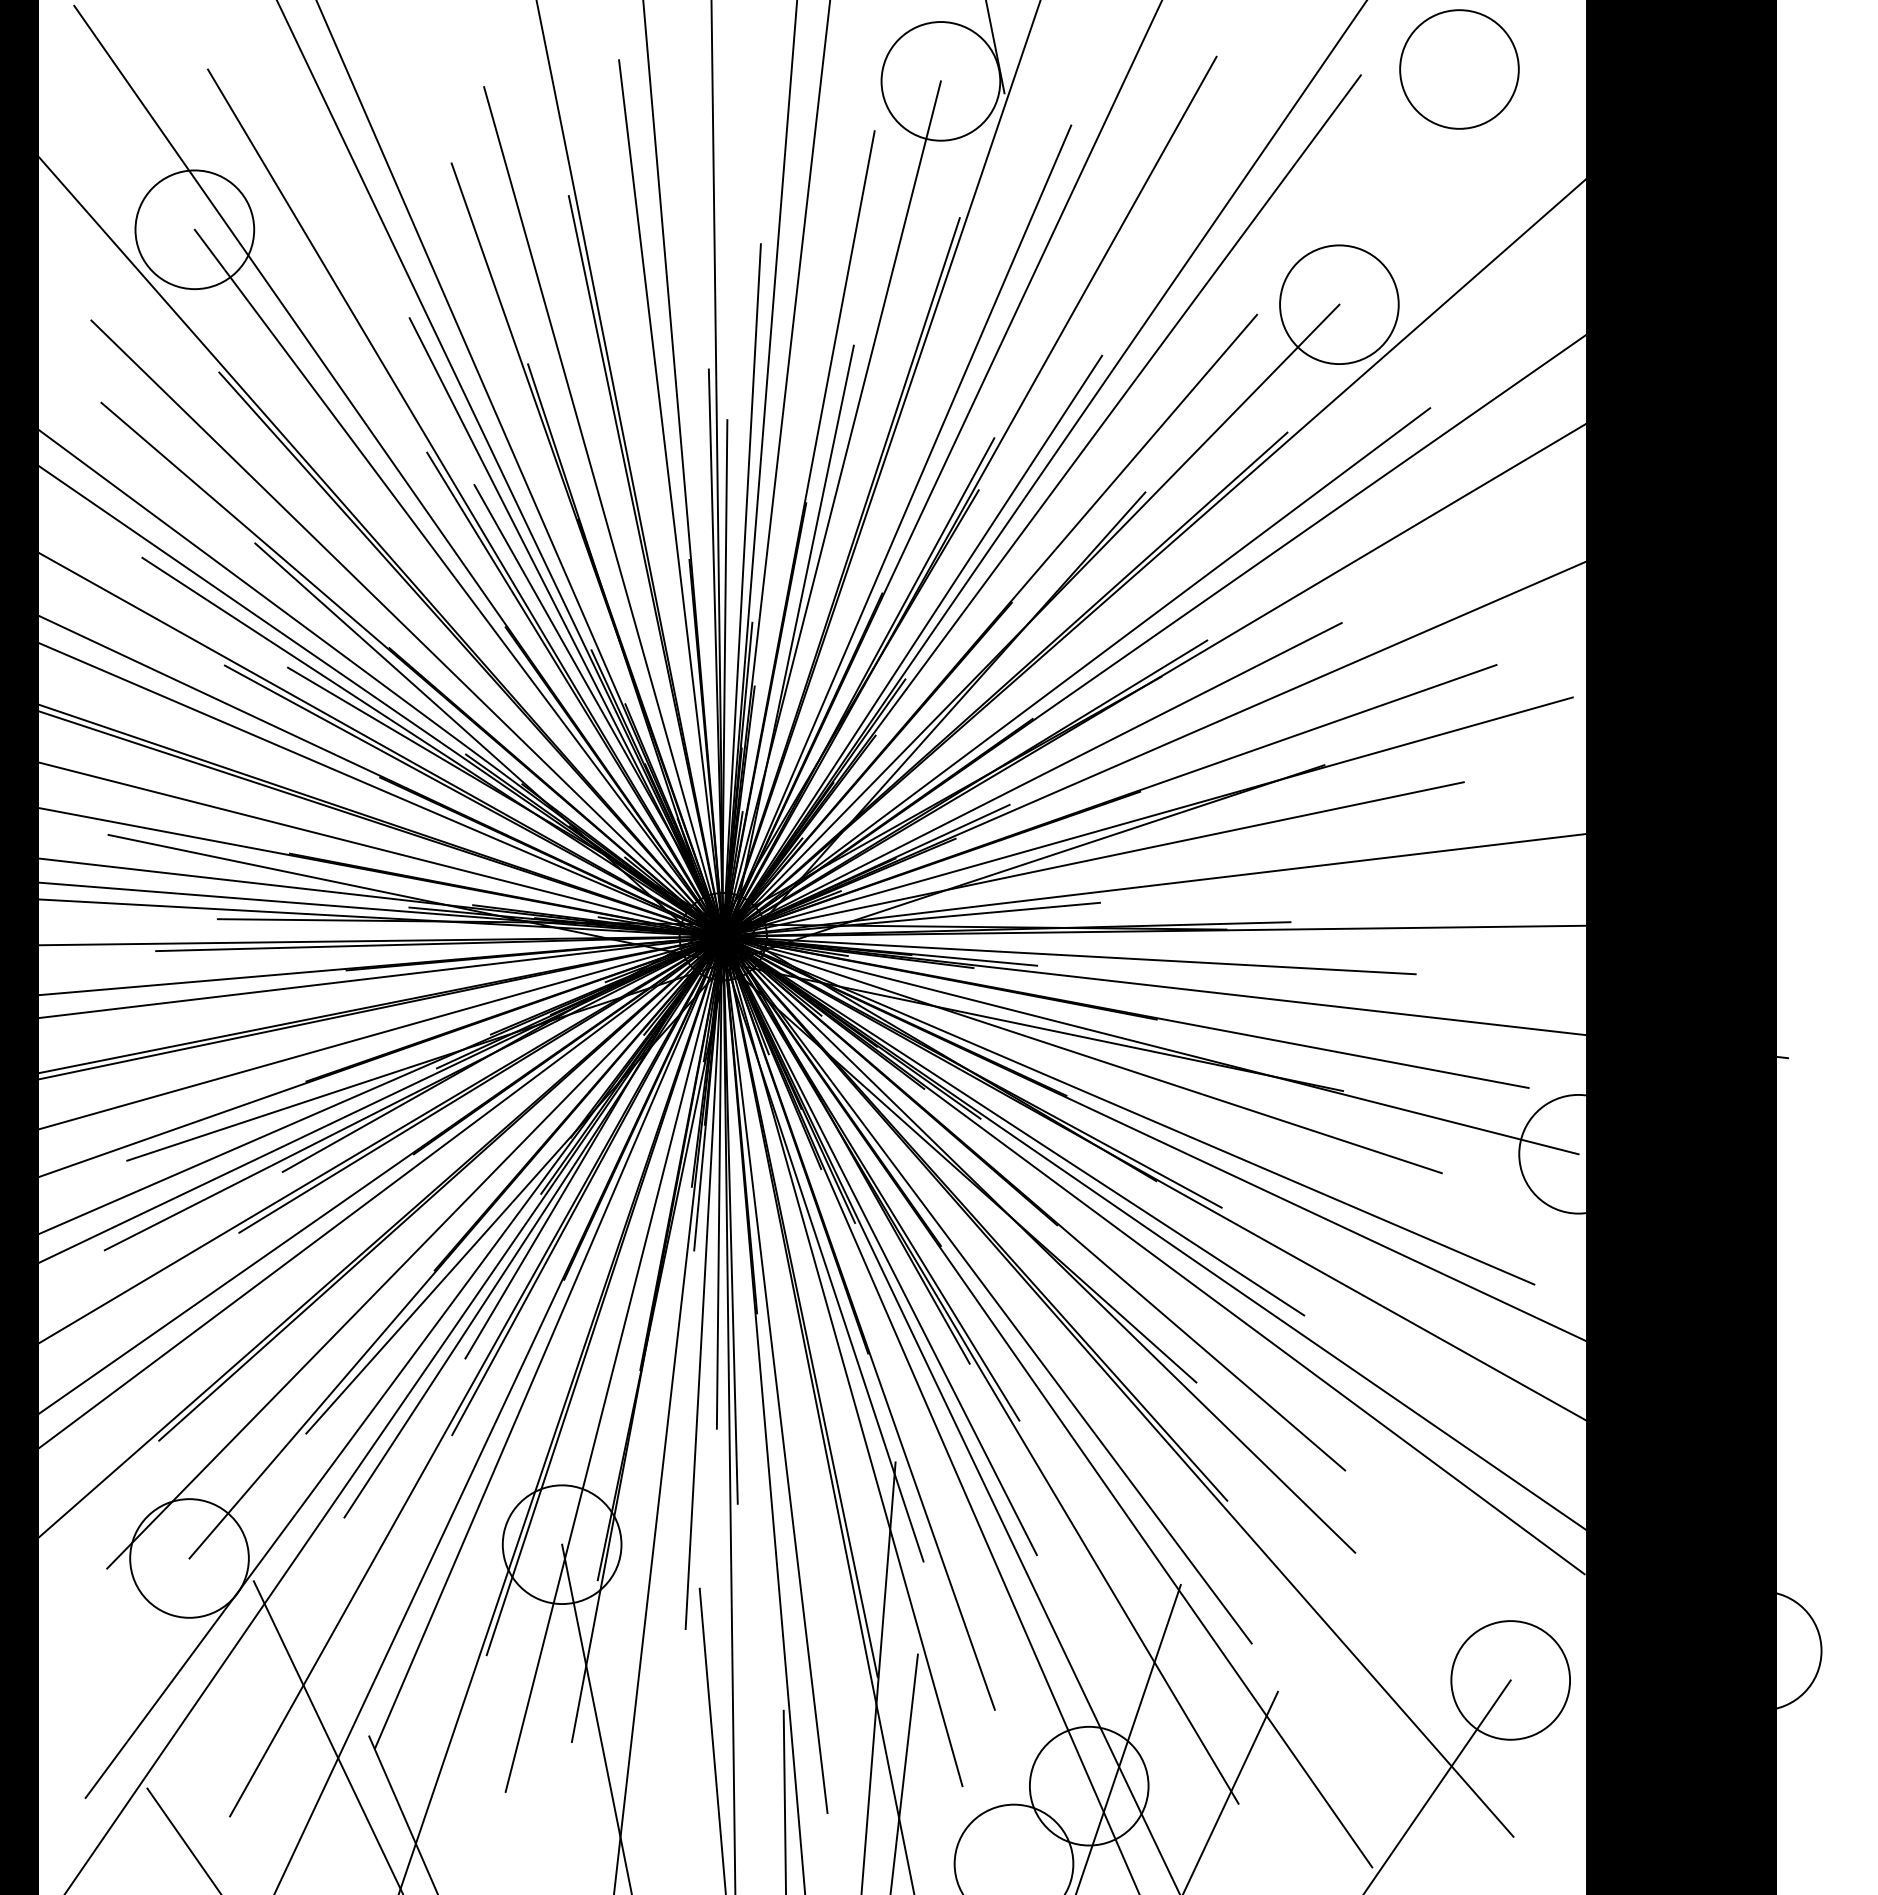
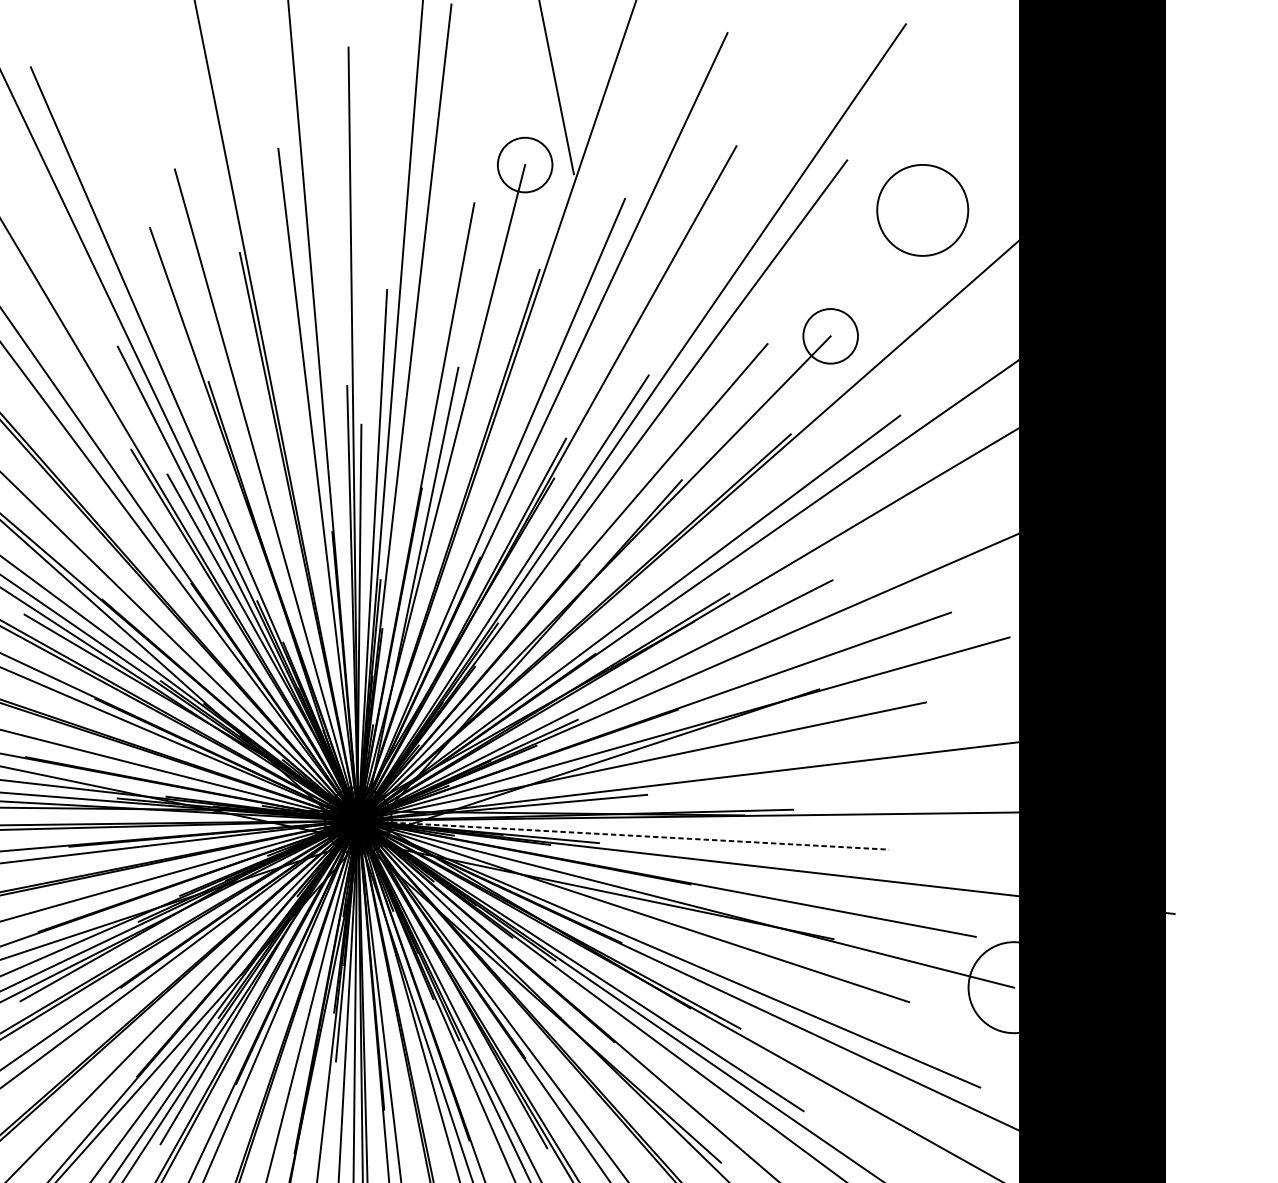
circle: (1459, 69) -> (922, 210), moved
circle: (940, 81) -> (524, 165), size x0.6
circle: (1339, 304) -> (830, 336), size x0.6
line: (1069, 955) -> (623, 835), solid -> dashed

